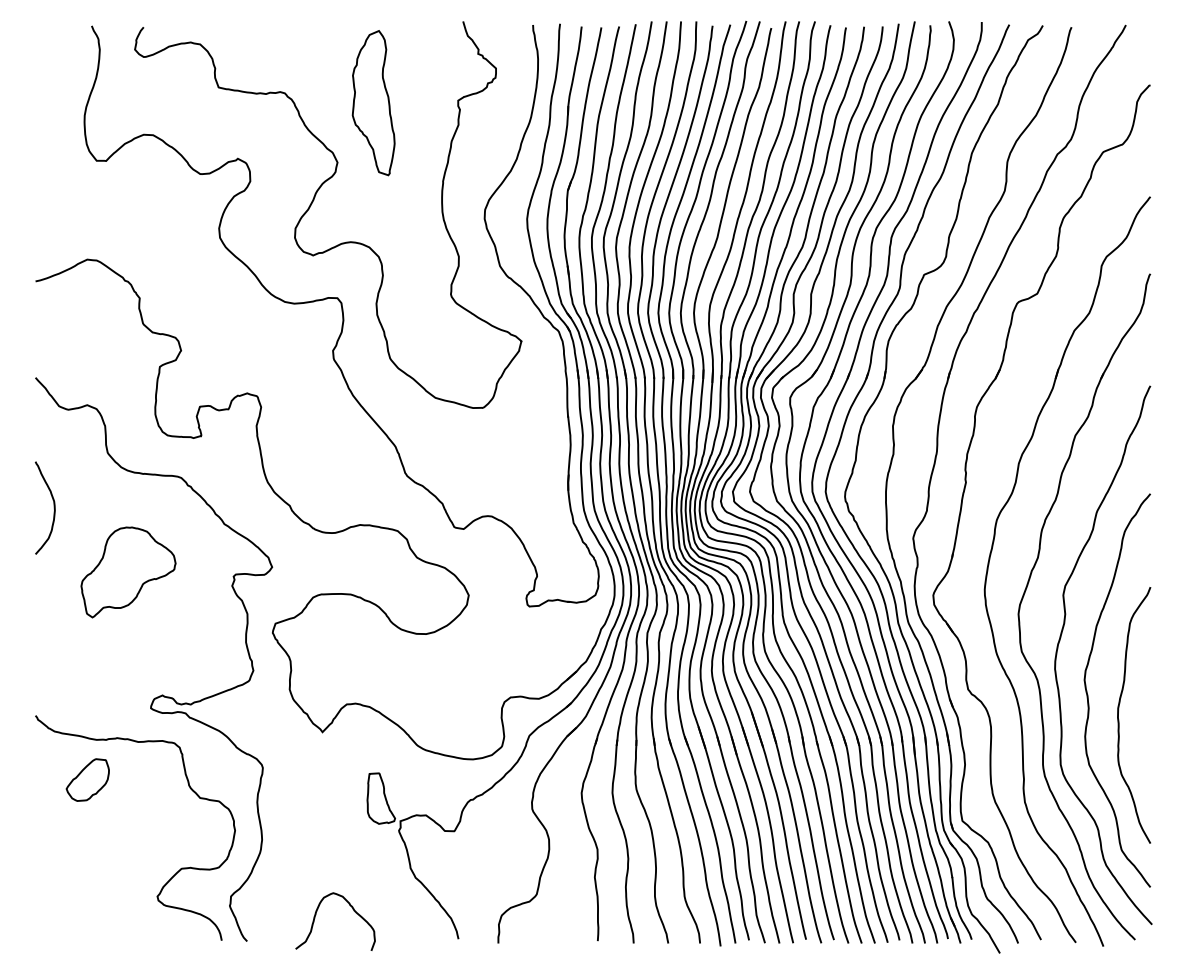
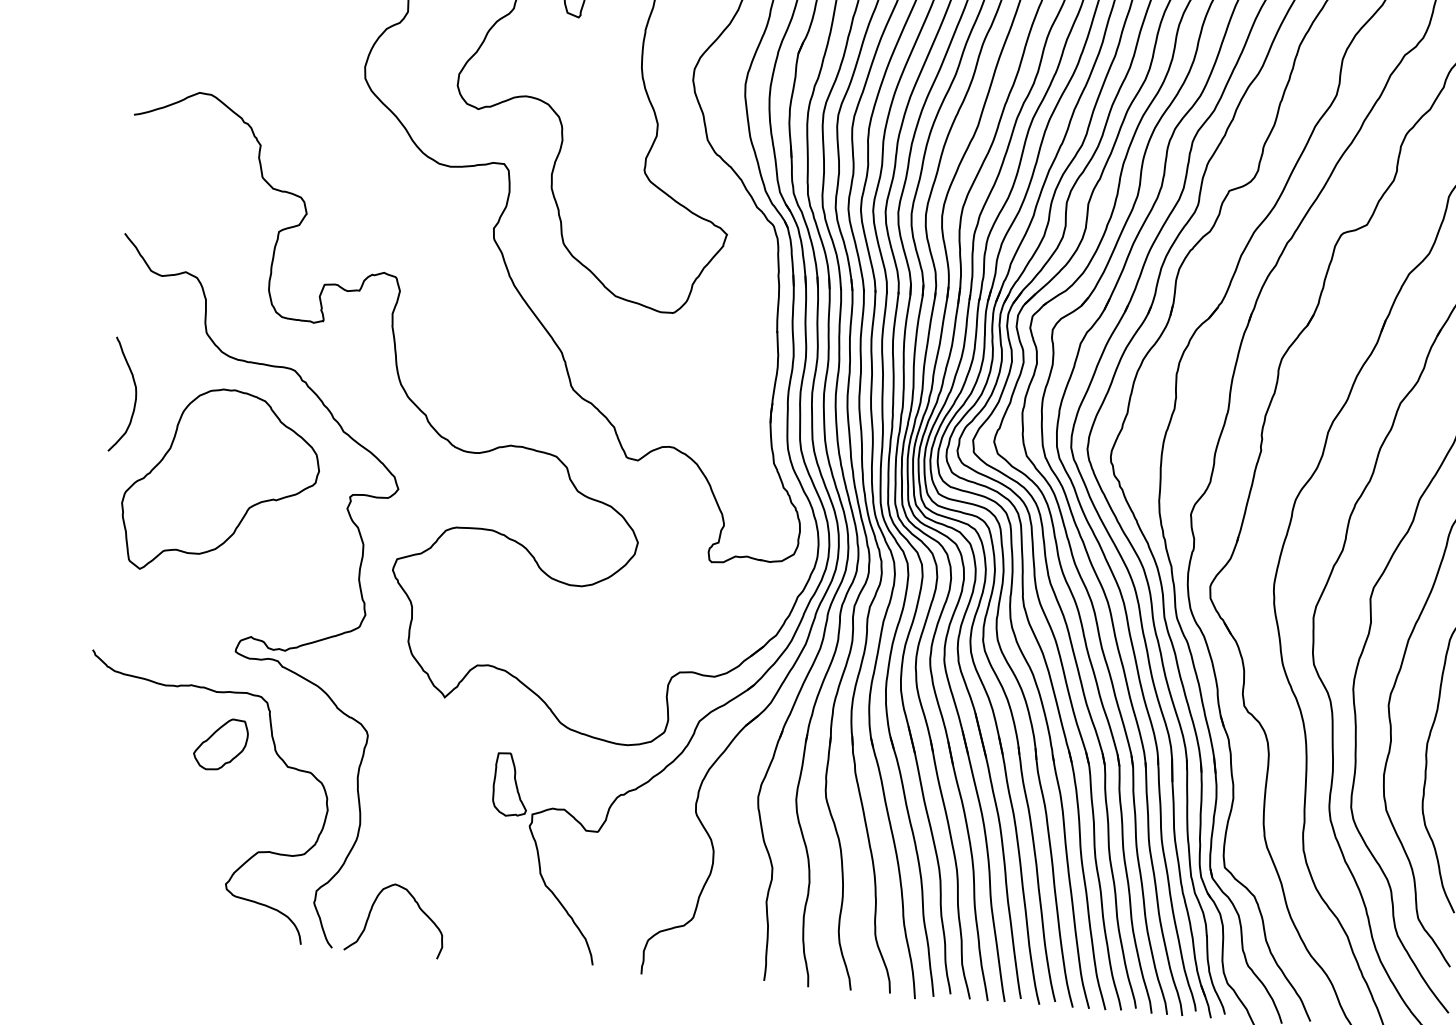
part: (128, 572) -> (220, 482), size x1.67
part: (87, 779) -> (220, 743), moved
curve: (316, 915) -> (372, 910), moved

